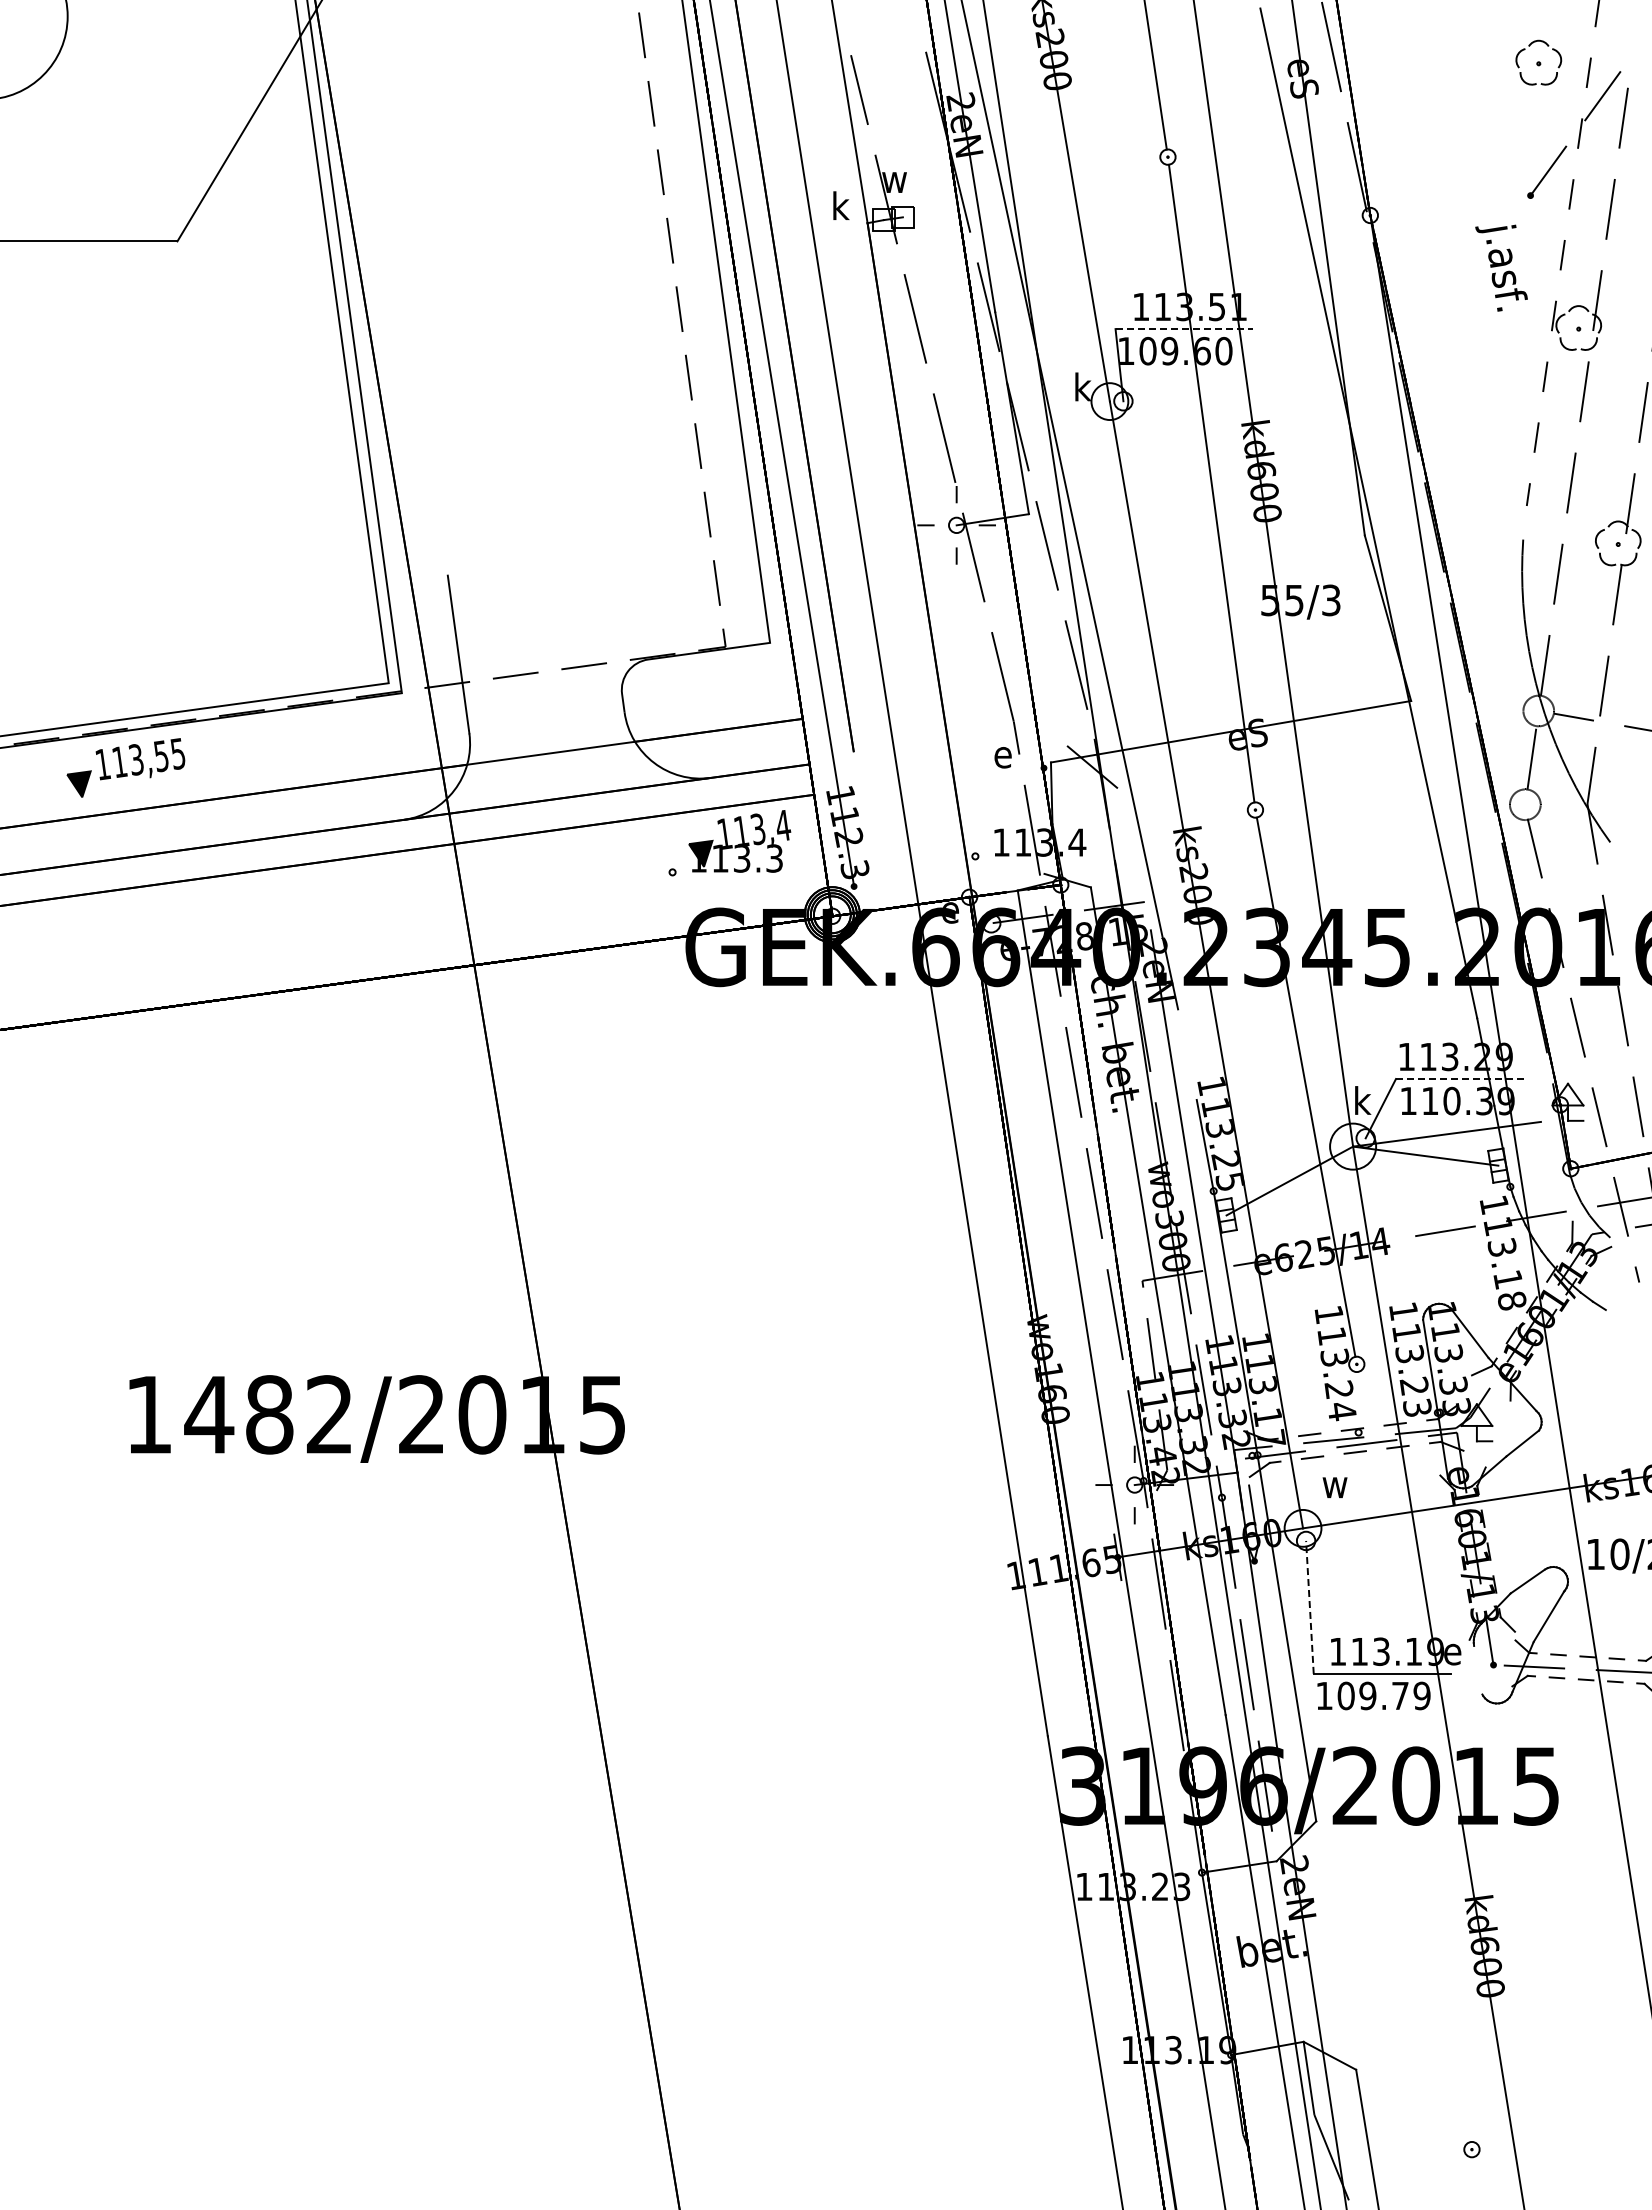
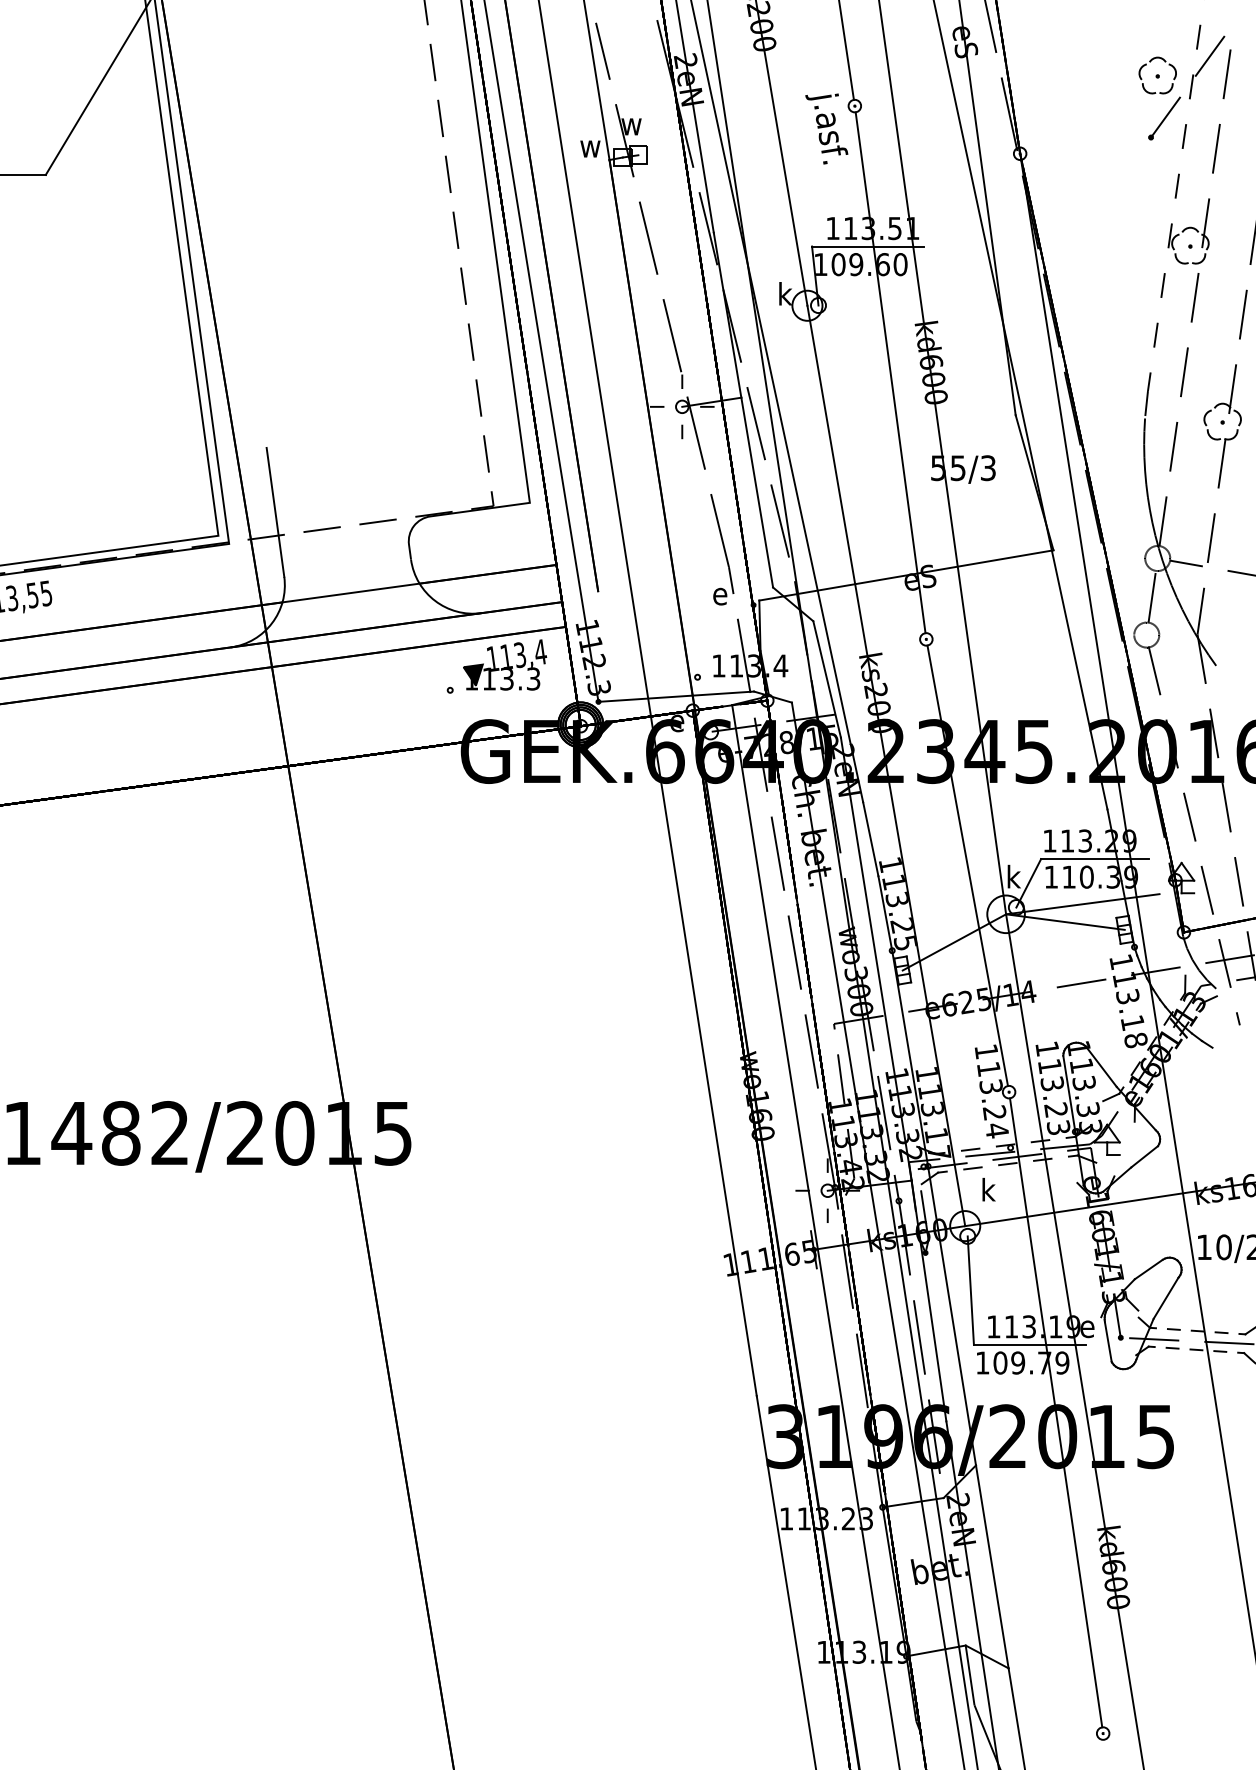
part: (1538, 62) -> (1157, 75), moved
text: (843, 205) -> (589, 145), k -> w
text: (1501, 267) -> (826, 128), moved
line: (1184, 329) -> (868, 246), dashed -> solid
line: (1524, 522) -> (1146, 404), added
line: (1047, 630) -> (756, 492), added
line: (1133, 858) -> (826, 678), added
line: (949, 879) -> (676, 696), added
line: (1187, 1054) -> (870, 839), added
line: (1461, 1079) -> (1094, 859), dashed -> solid
text: (1334, 1483) -> (990, 1189), w -> k
line: (1309, 1607) -> (970, 1290), dashed -> solid
line: (1478, 1669) -> (1108, 1341), added
line: (1413, 1756) -> (1055, 1412), added
line: (1336, 1945) -> (992, 1566), added

